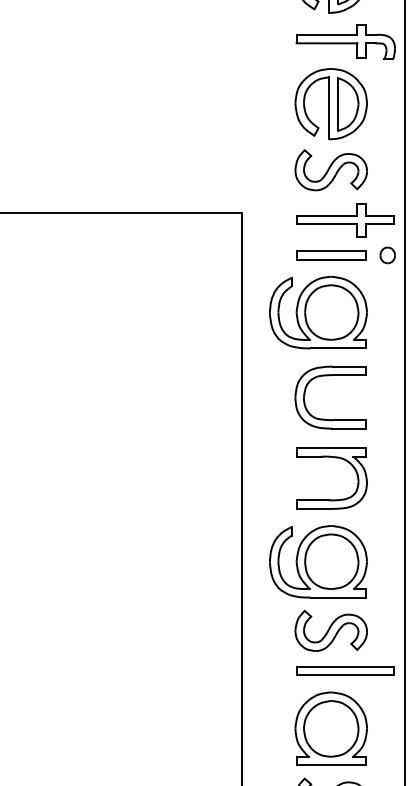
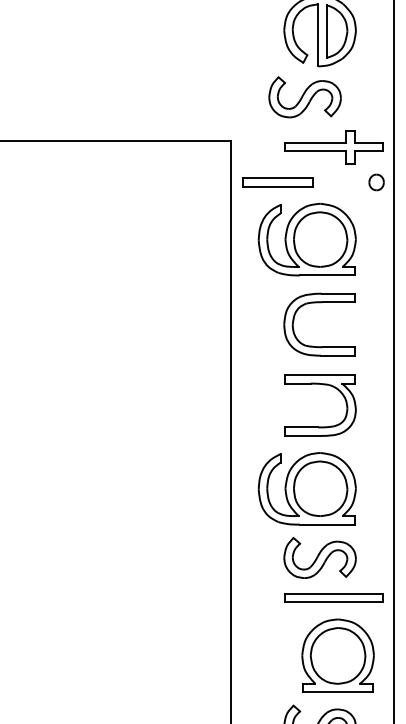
part: (330, 170) -> (304, 97), moved
part: (331, 255) -> (278, 182), moved
part: (330, 728) -> (337, 655), moved

